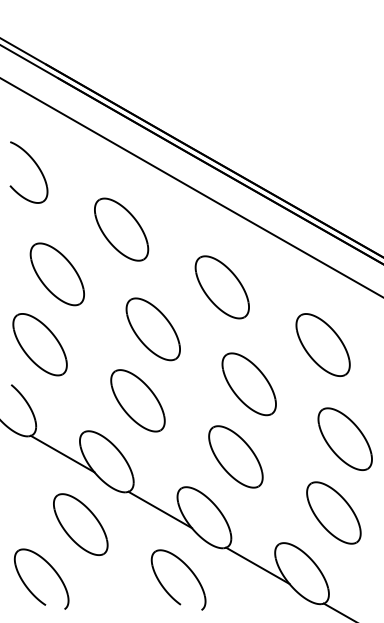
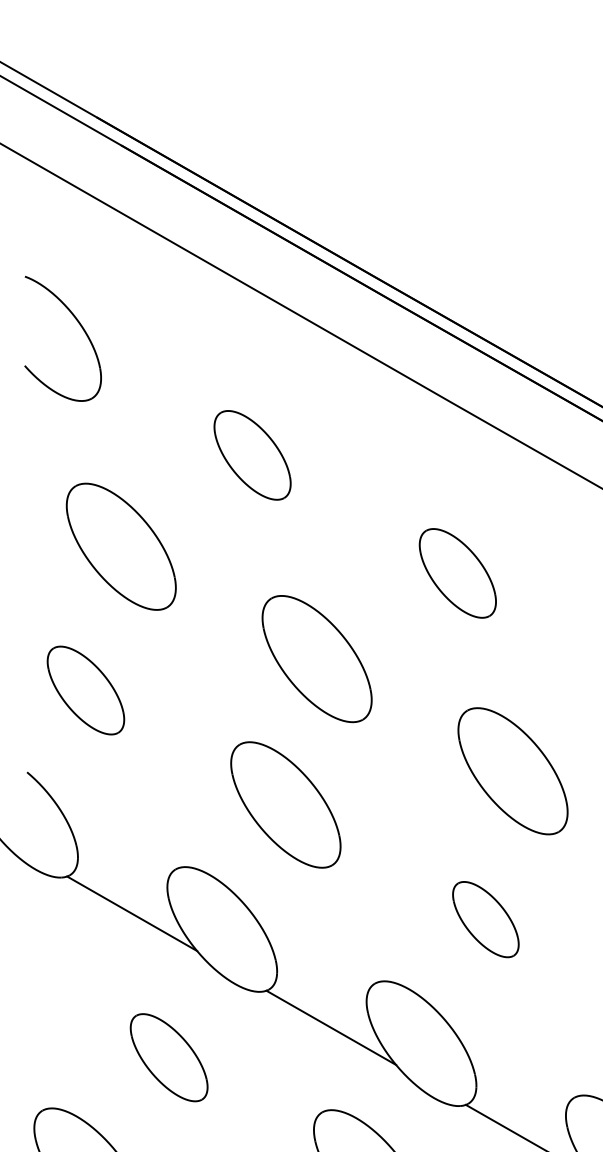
part: (121, 229) -> (252, 455), size x0.7
part: (221, 287) -> (456, 573), size x0.7
part: (39, 344) -> (84, 689), size x0.7
part: (235, 456) -> (484, 918), size x0.6
part: (80, 524) -> (168, 1057), size x0.7

